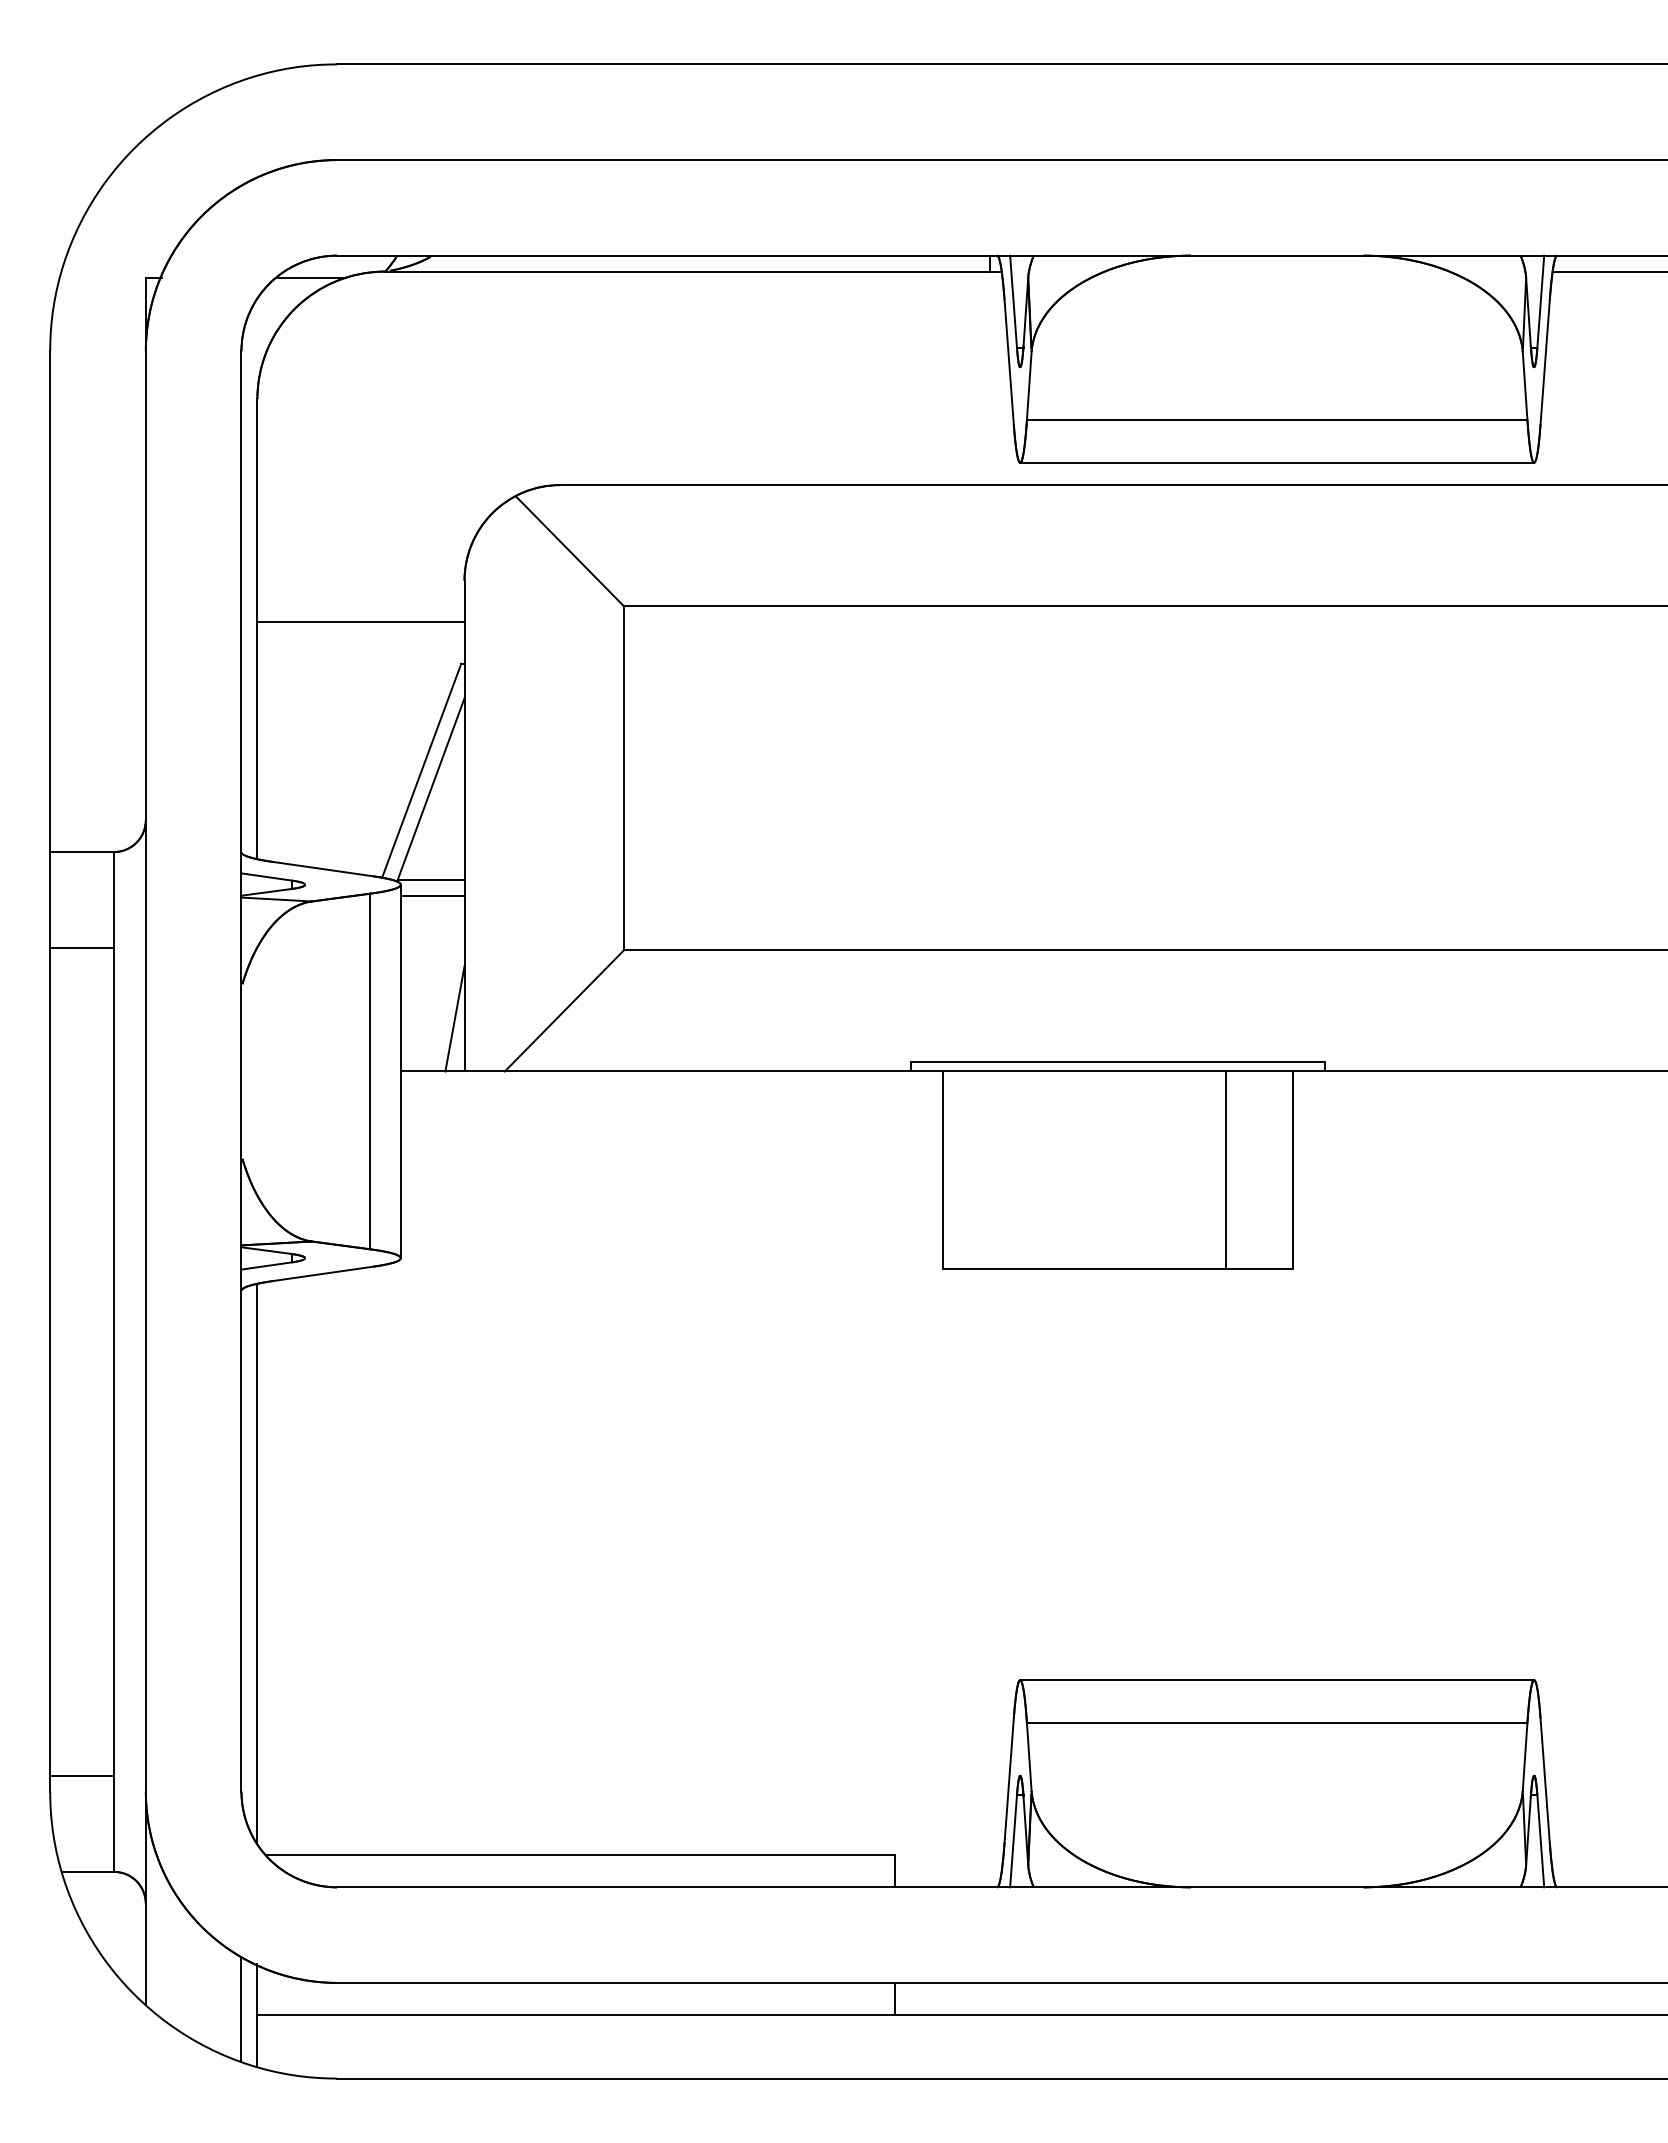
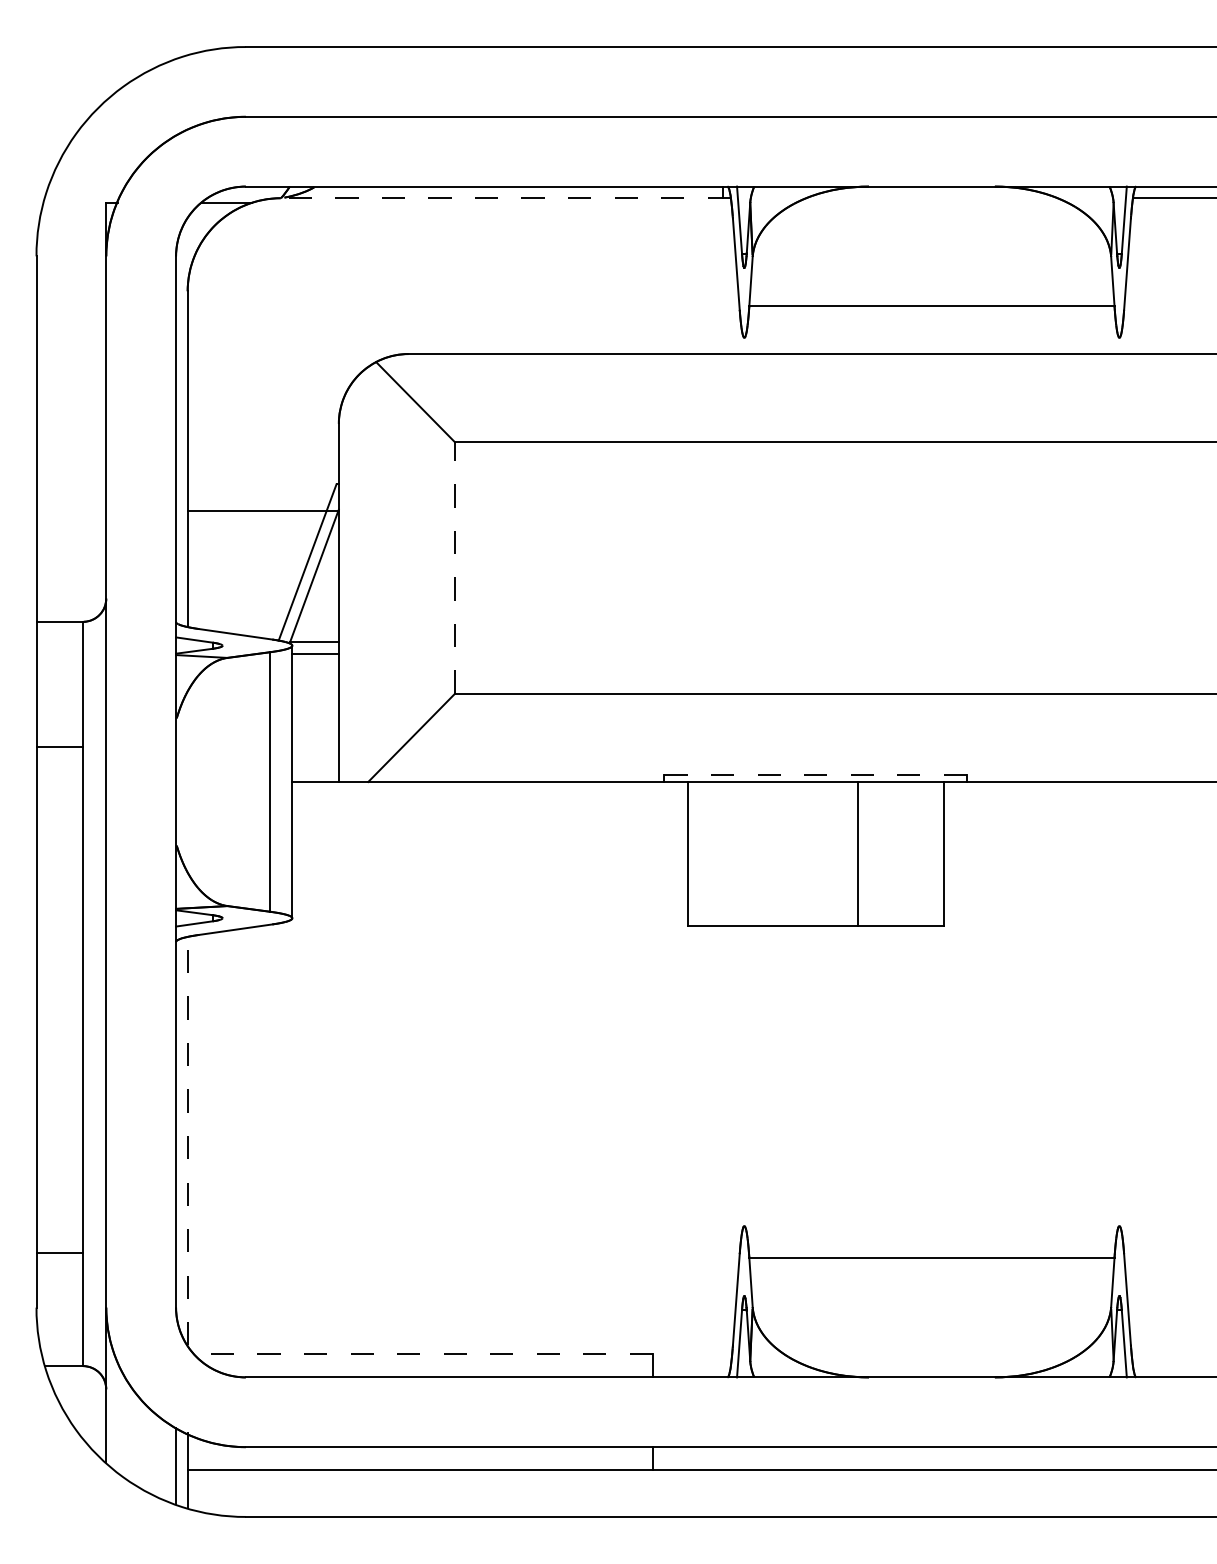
line: (692, 271) -> (505, 198), solid -> dashed
line: (1277, 462) -> (932, 337), removed
line: (360, 622) -> (262, 511), moved
line: (623, 777) -> (454, 567), solid -> dashed
line: (81, 947) -> (59, 746), moved
line: (454, 1018) -> (331, 743), removed
line: (1117, 1062) -> (815, 775), solid -> dashed
line: (1226, 1170) -> (857, 854), moved
line: (257, 1563) -> (187, 1141), solid -> dashed
line: (1277, 1680) -> (932, 1226), removed
line: (81, 1776) -> (59, 1253), moved
line: (581, 1855) -> (424, 1354), solid -> dashed

